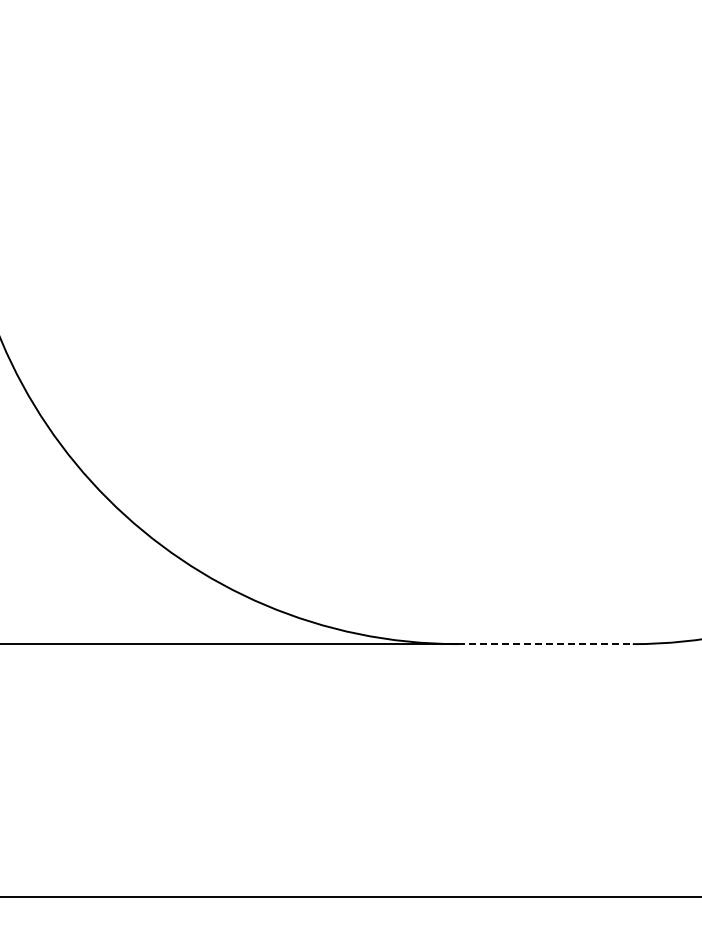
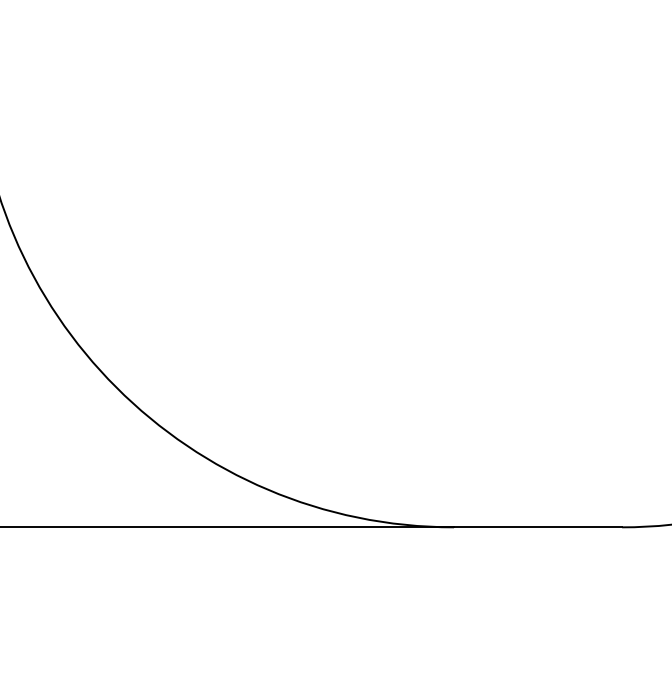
line: (546, 644) -> (538, 527), dashed -> solid

